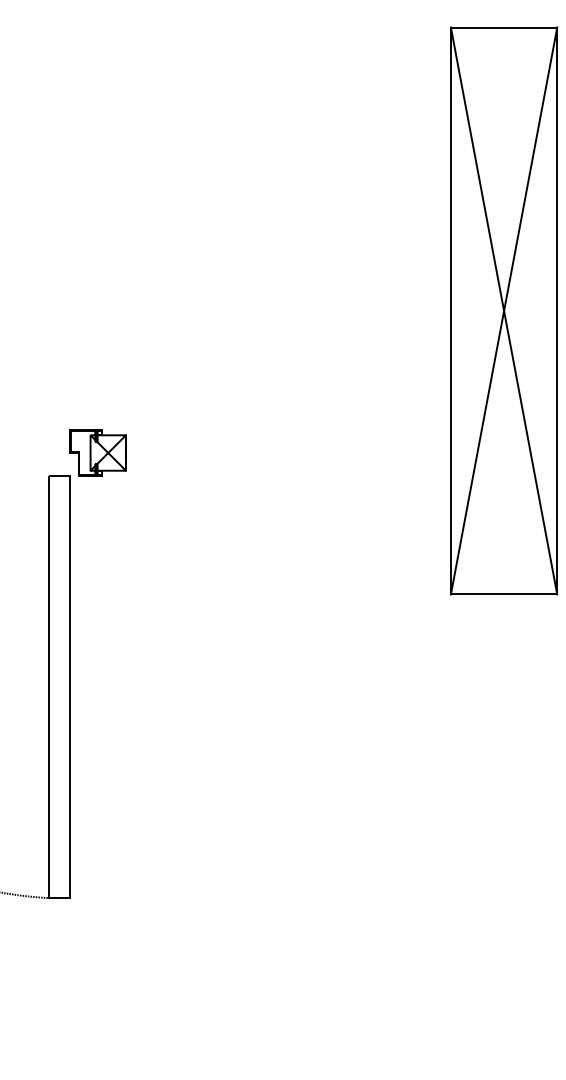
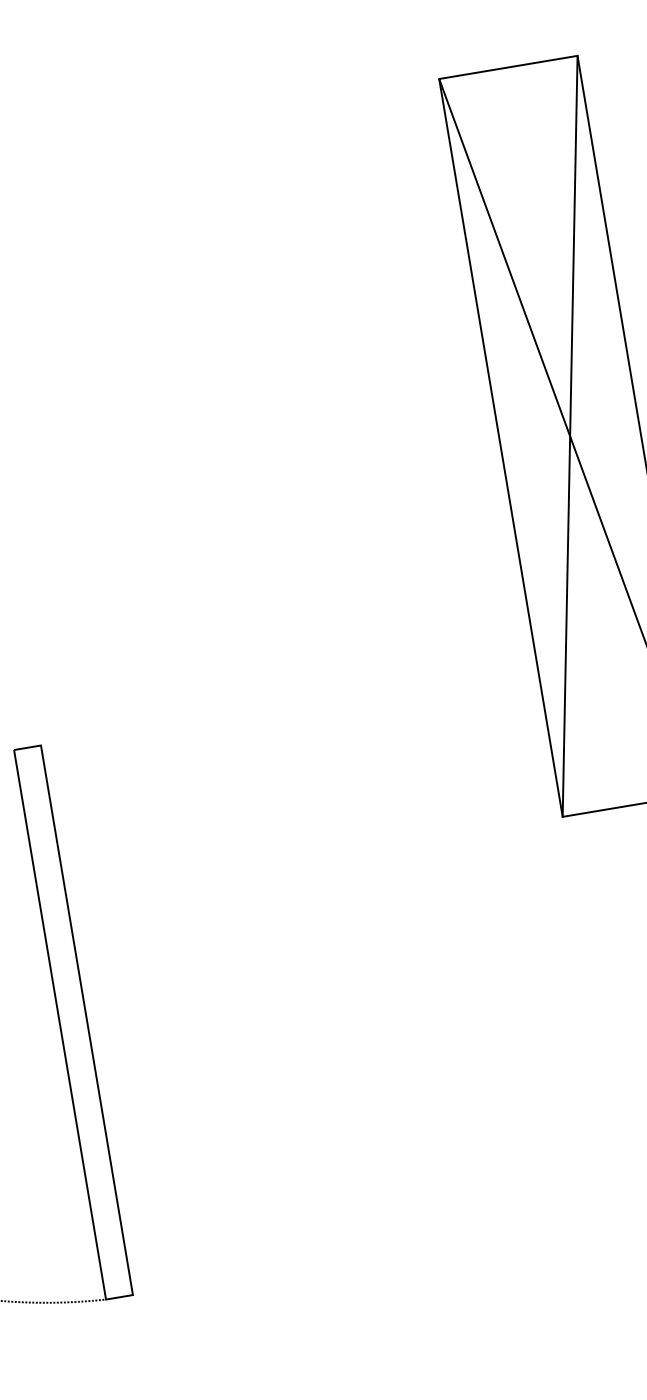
part: (97, 452) -> (71, 709), removed

